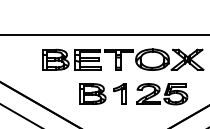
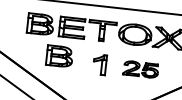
part: (92, 93) -> (59, 55), moved
part: (162, 94) -> (141, 69), size x0.7

